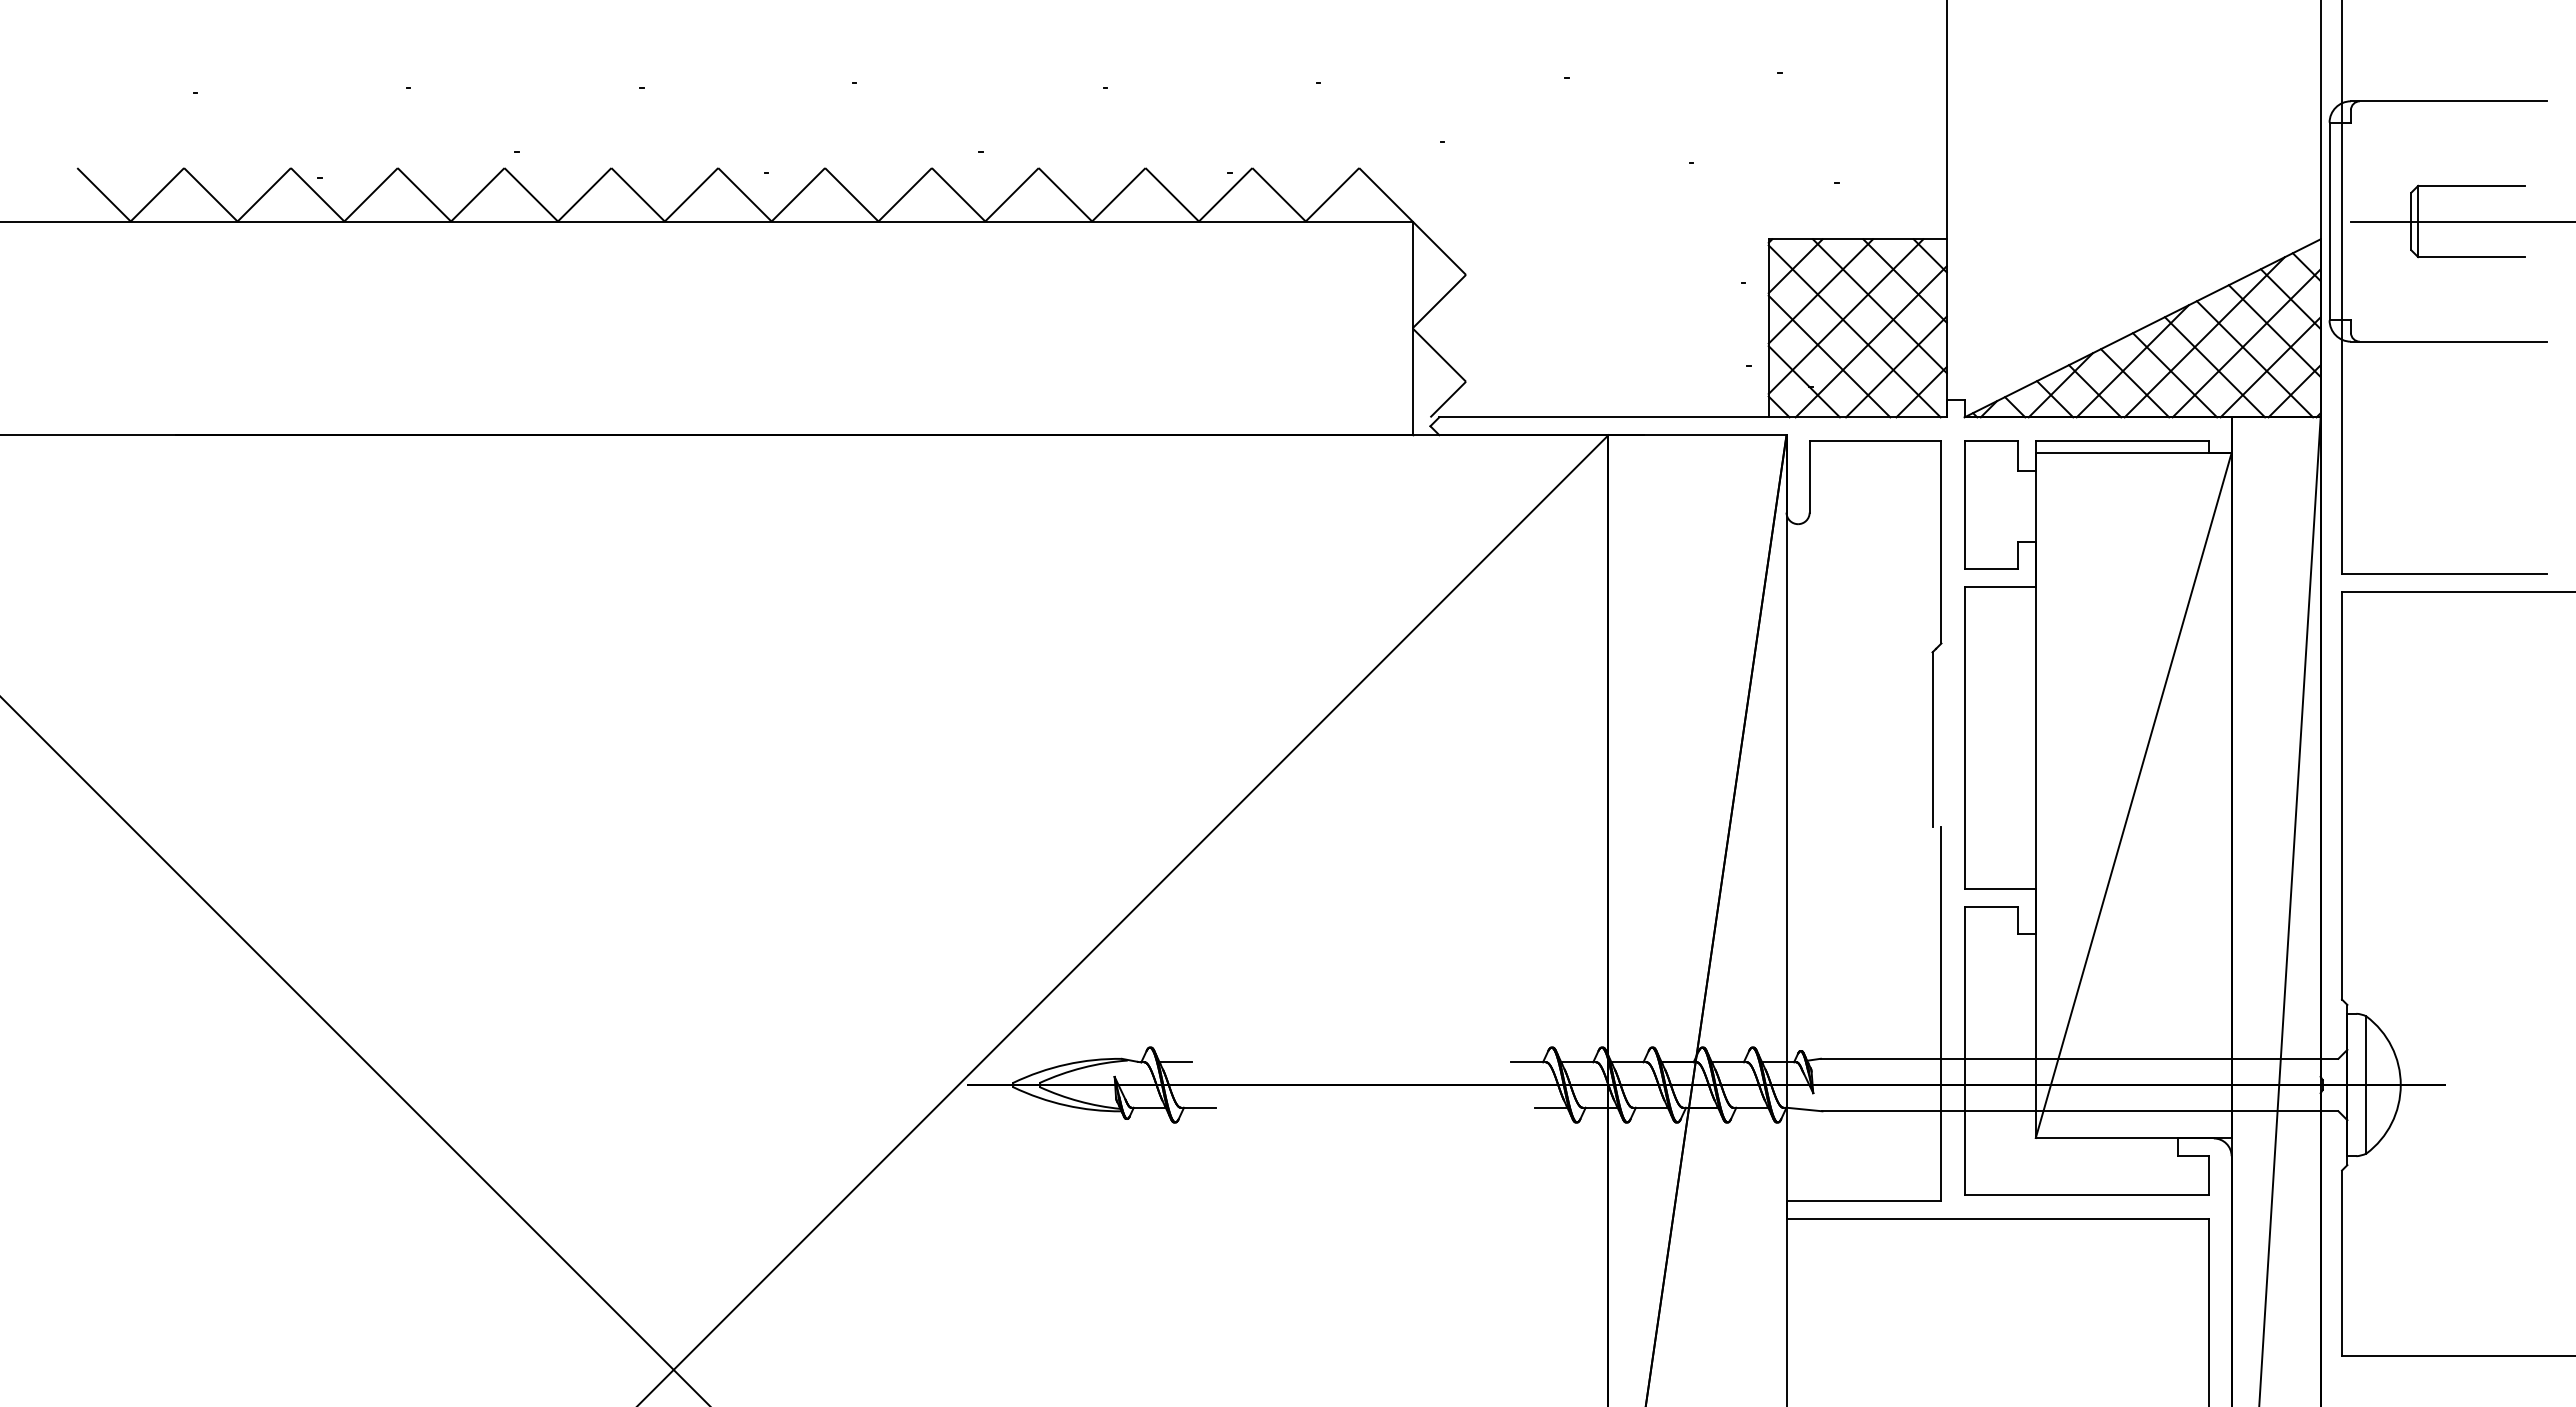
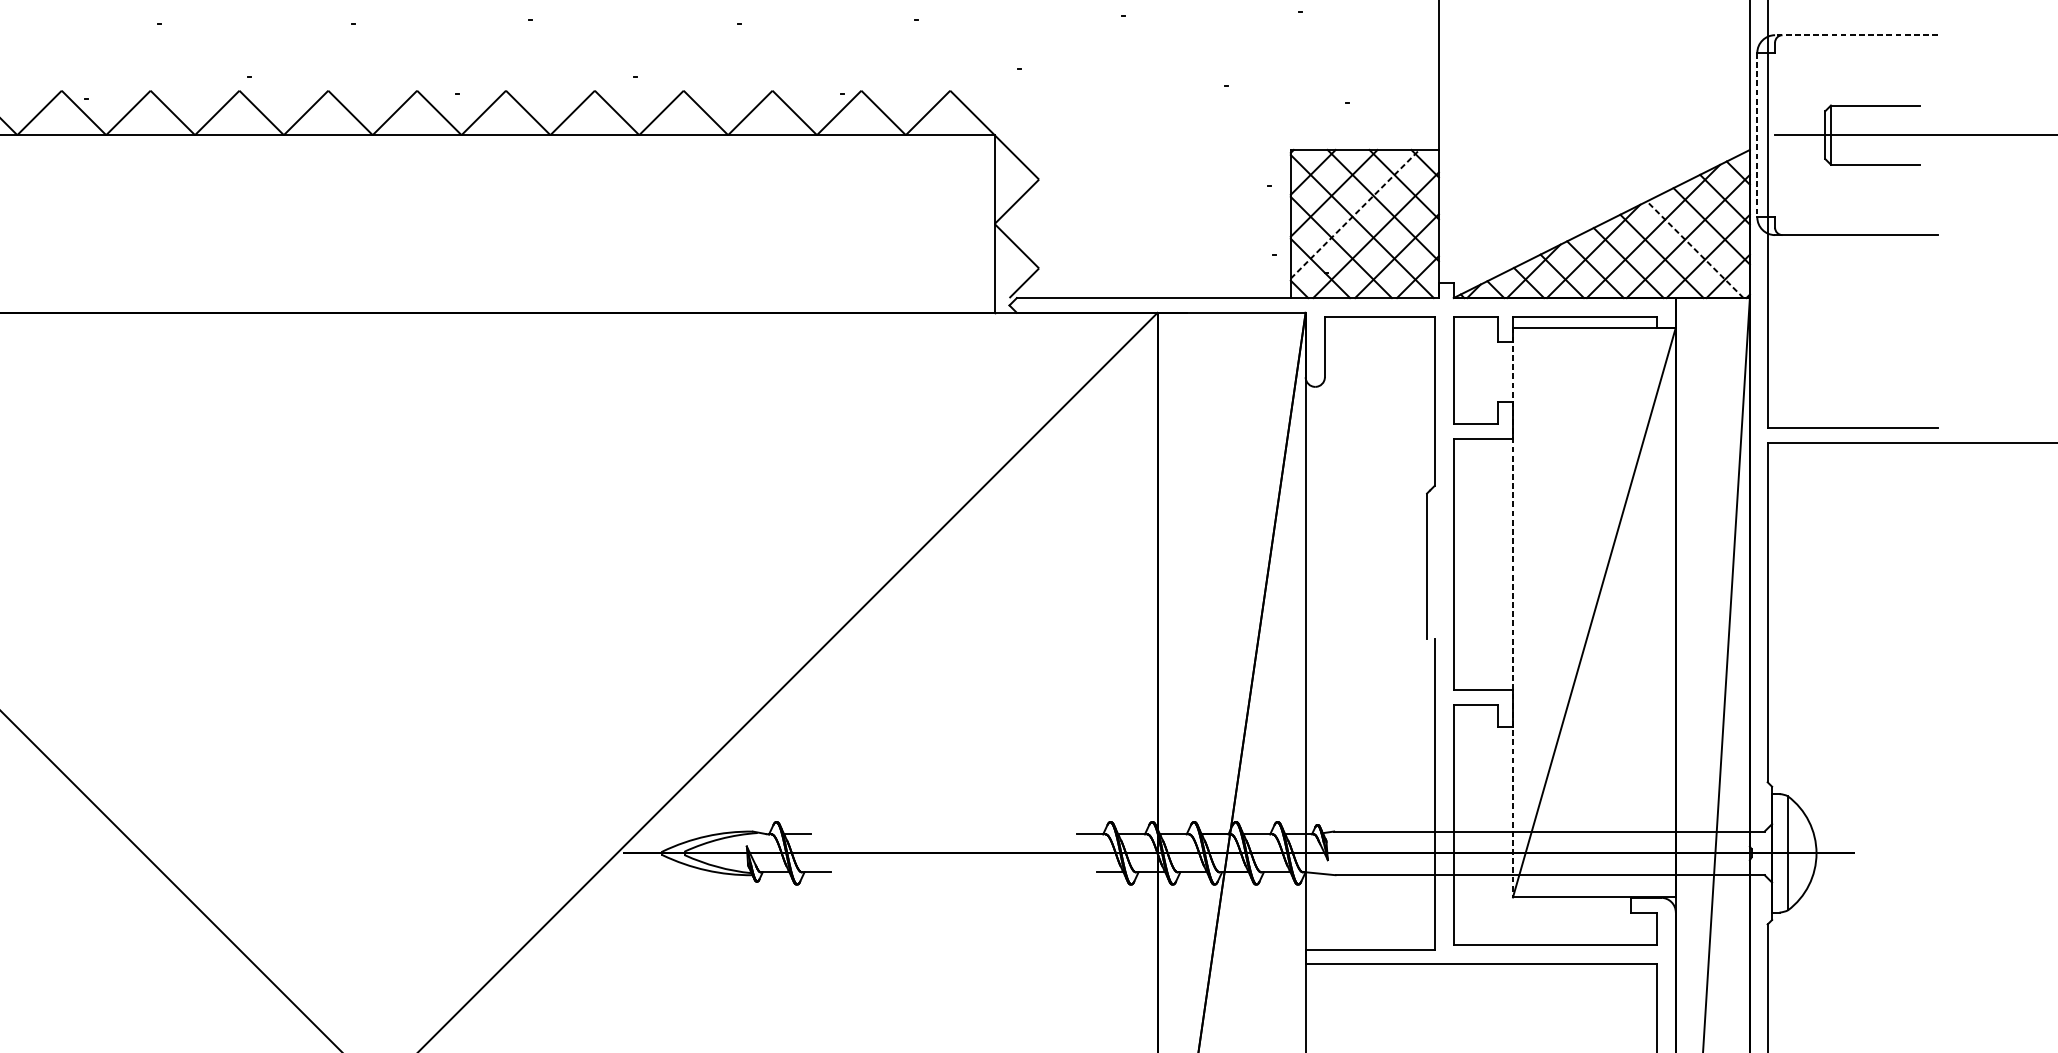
line: (2448, 101) -> (1856, 35), solid -> dashed
line: (2329, 221) -> (1757, 135), solid -> dashed
line: (1846, 316) -> (1355, 214), solid -> dashed
line: (2254, 358) -> (1694, 249), solid -> dashed
line: (2035, 795) -> (1512, 612), solid -> dashed

